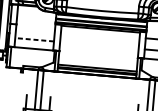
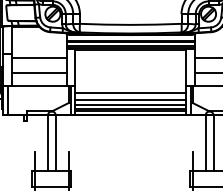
line: (35, 28) -> (38, 57), added
line: (34, 39) -> (38, 73), dashed -> solid
line: (98, 59) -> (130, 93), added
line: (97, 64) -> (130, 100), added

